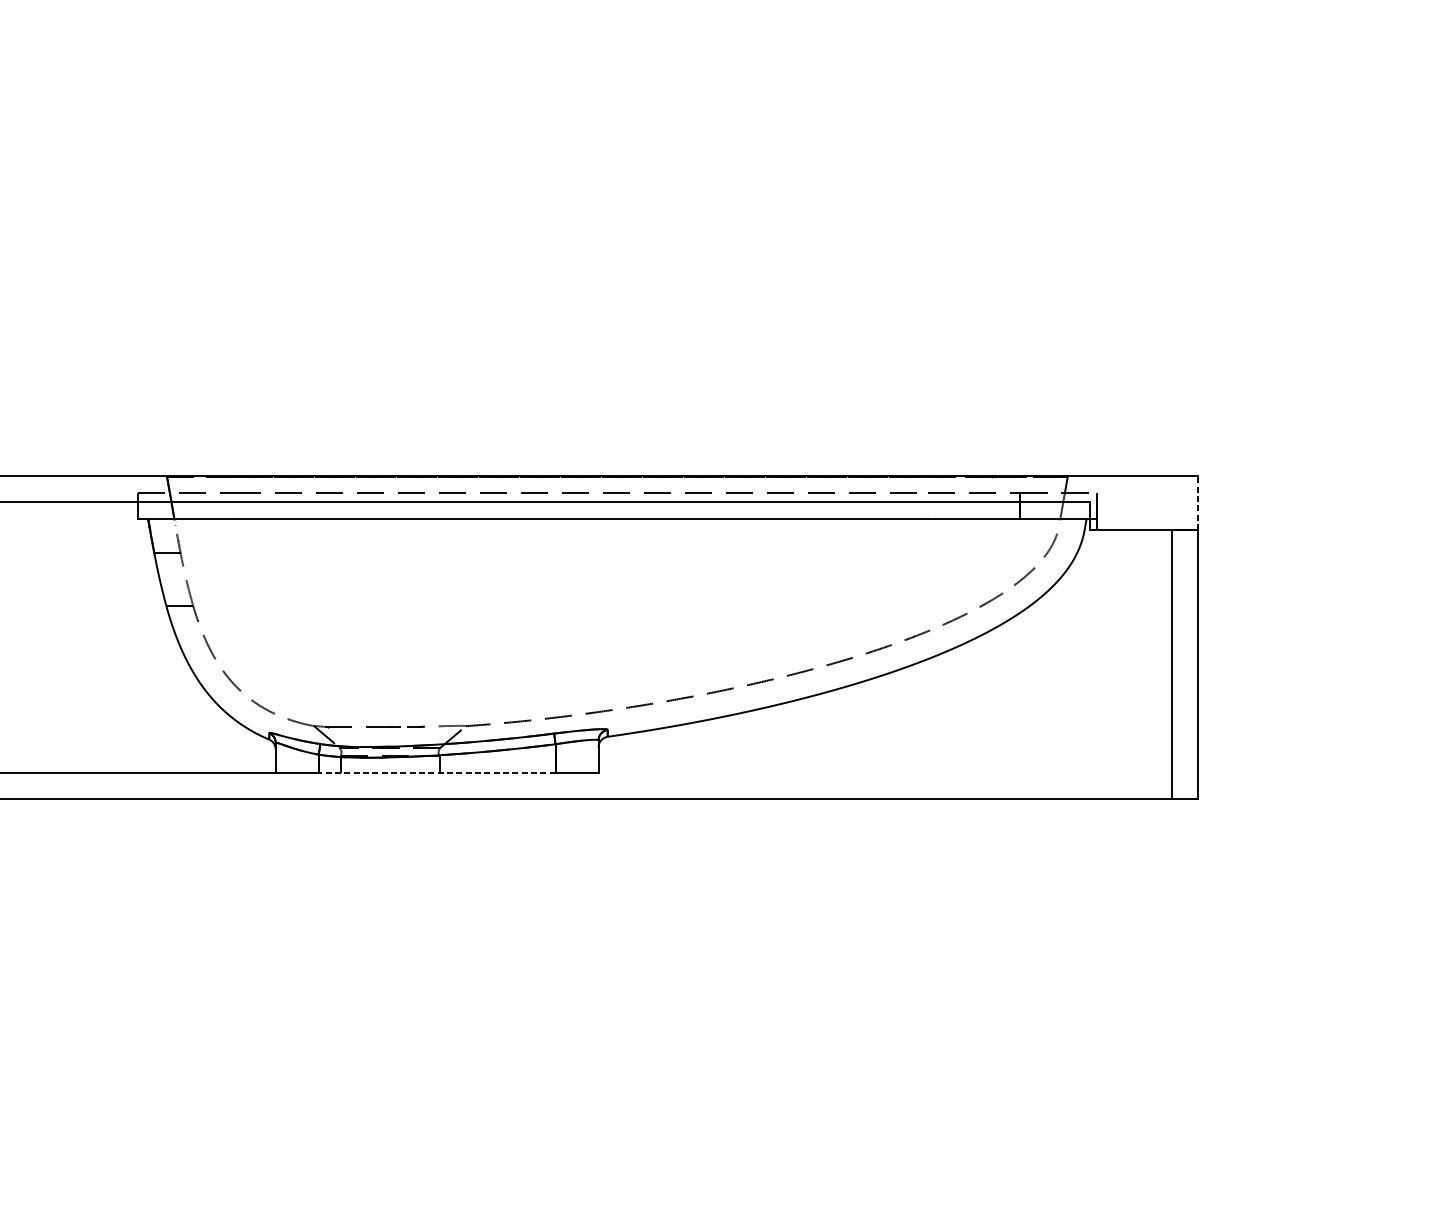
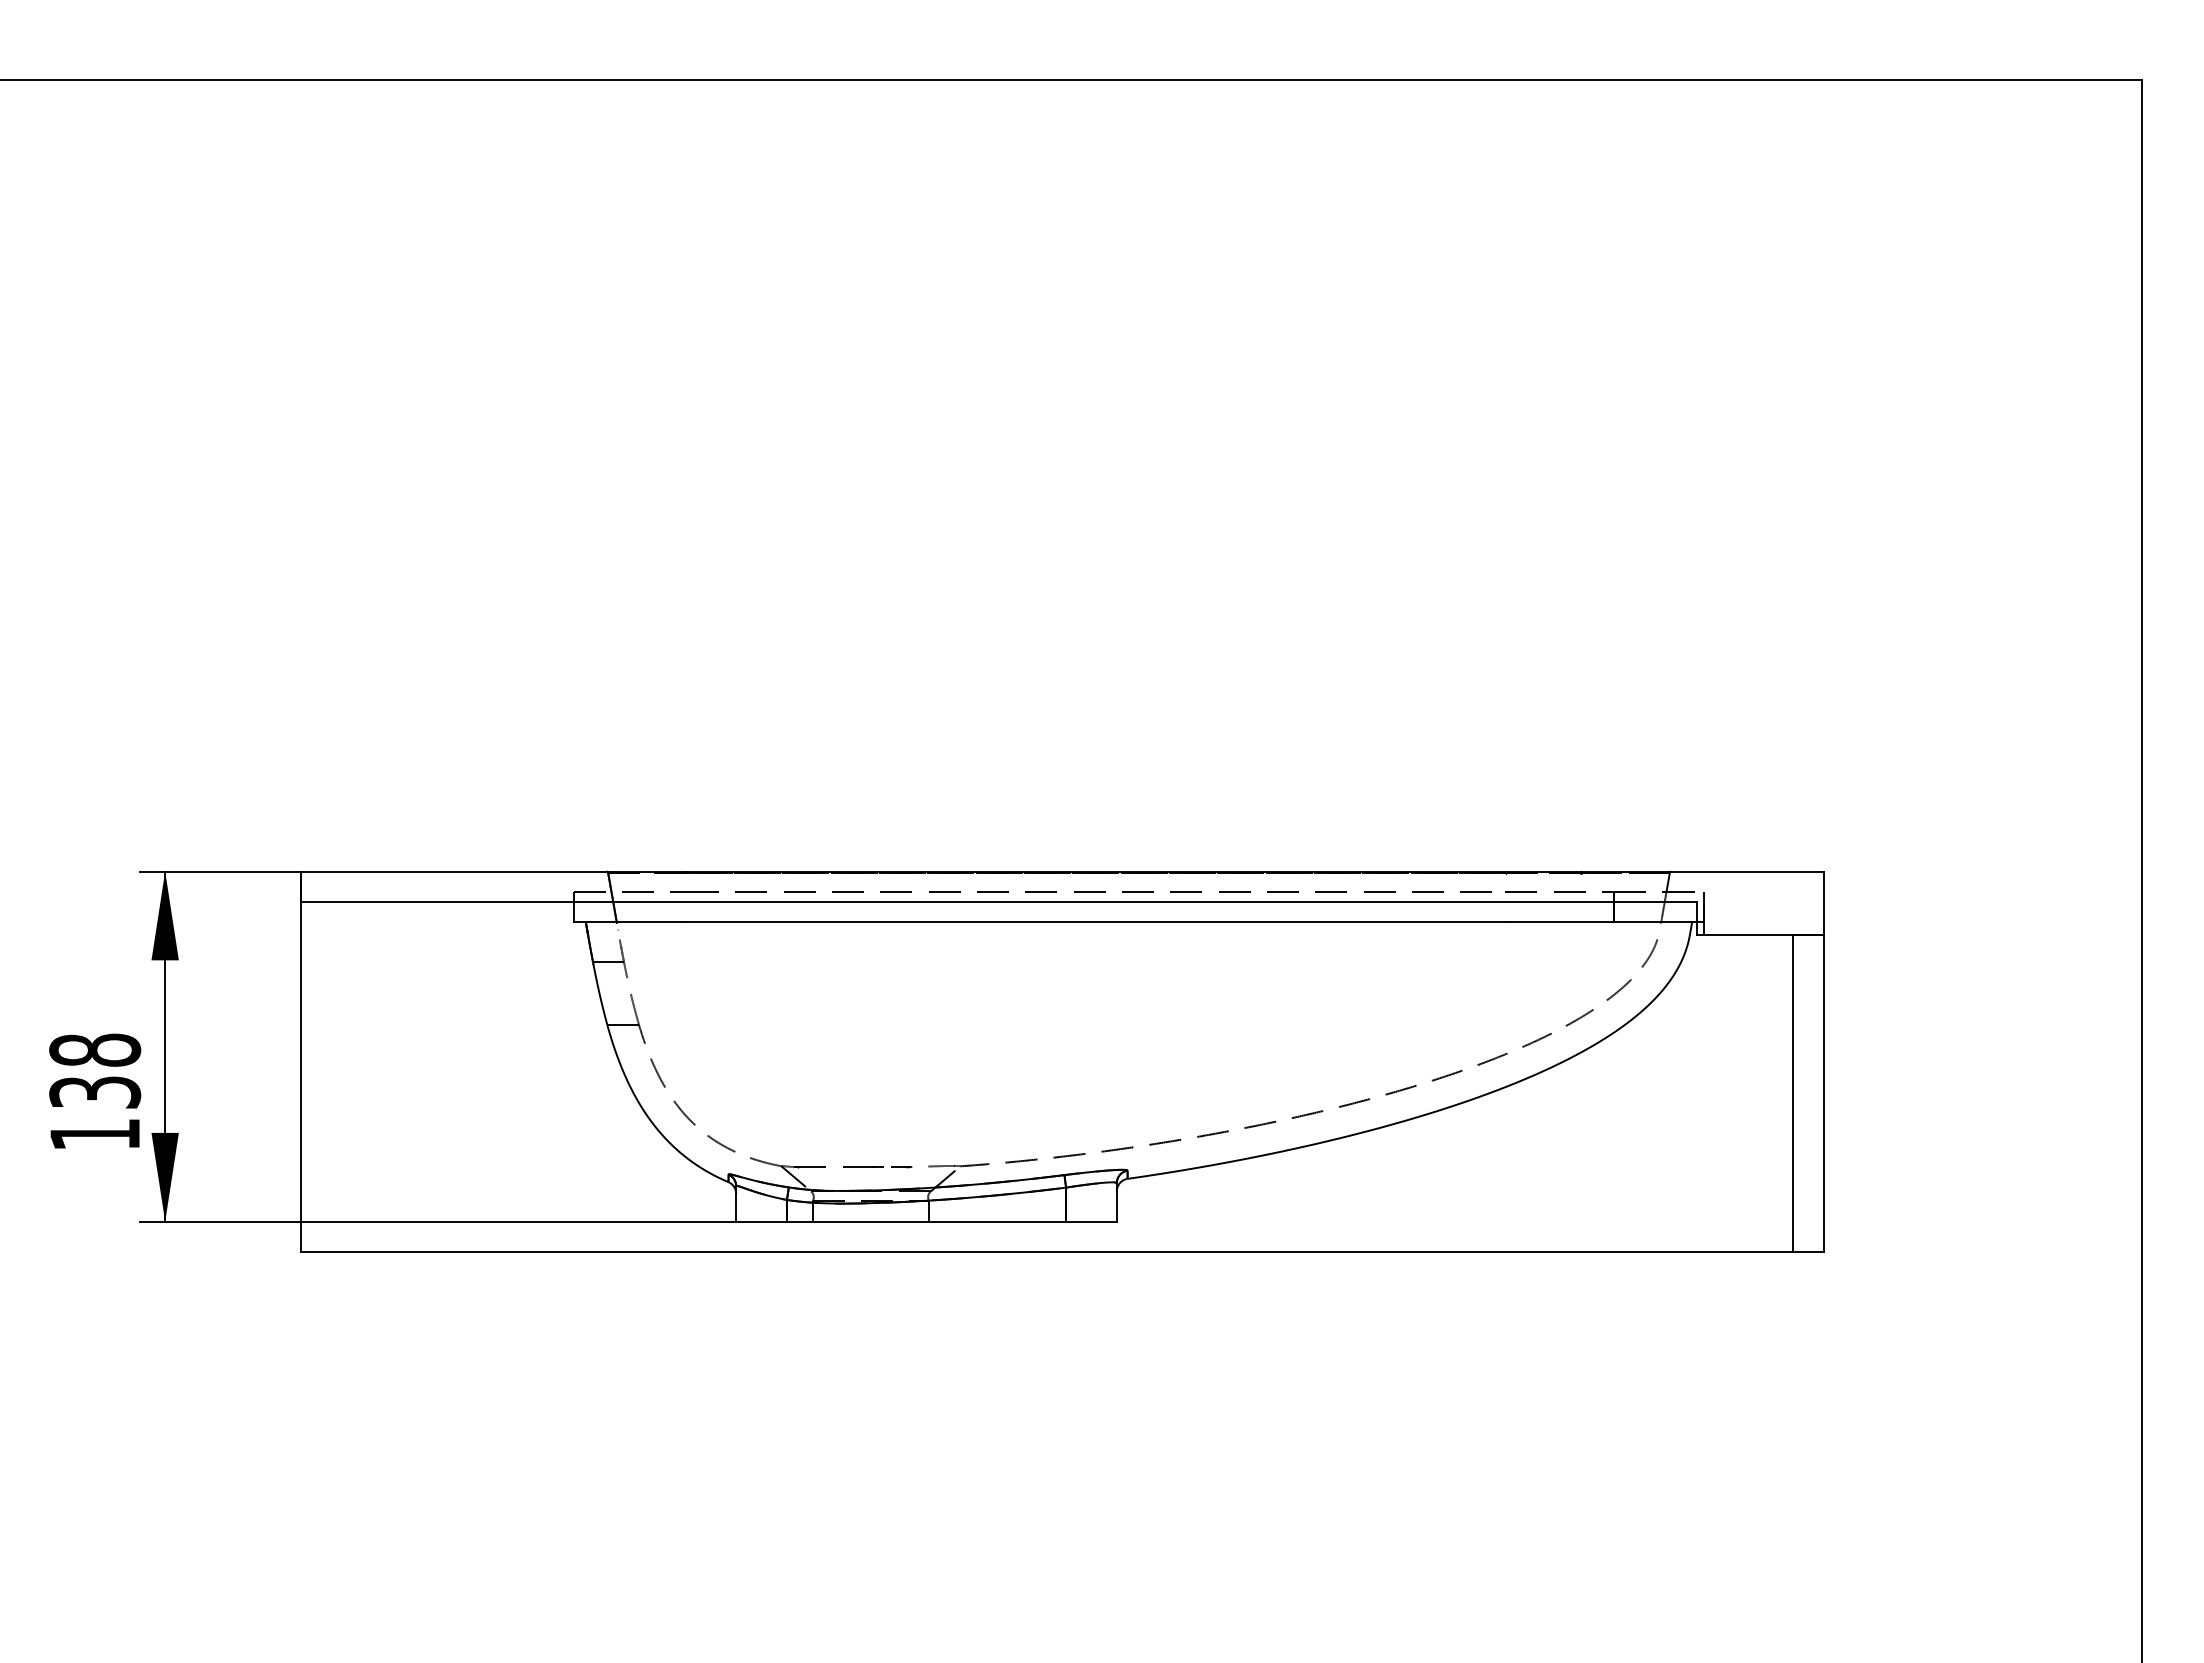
line: (1197, 503) -> (1823, 903), dashed -> solid
line: (437, 772) -> (926, 1221), dashed -> solid

